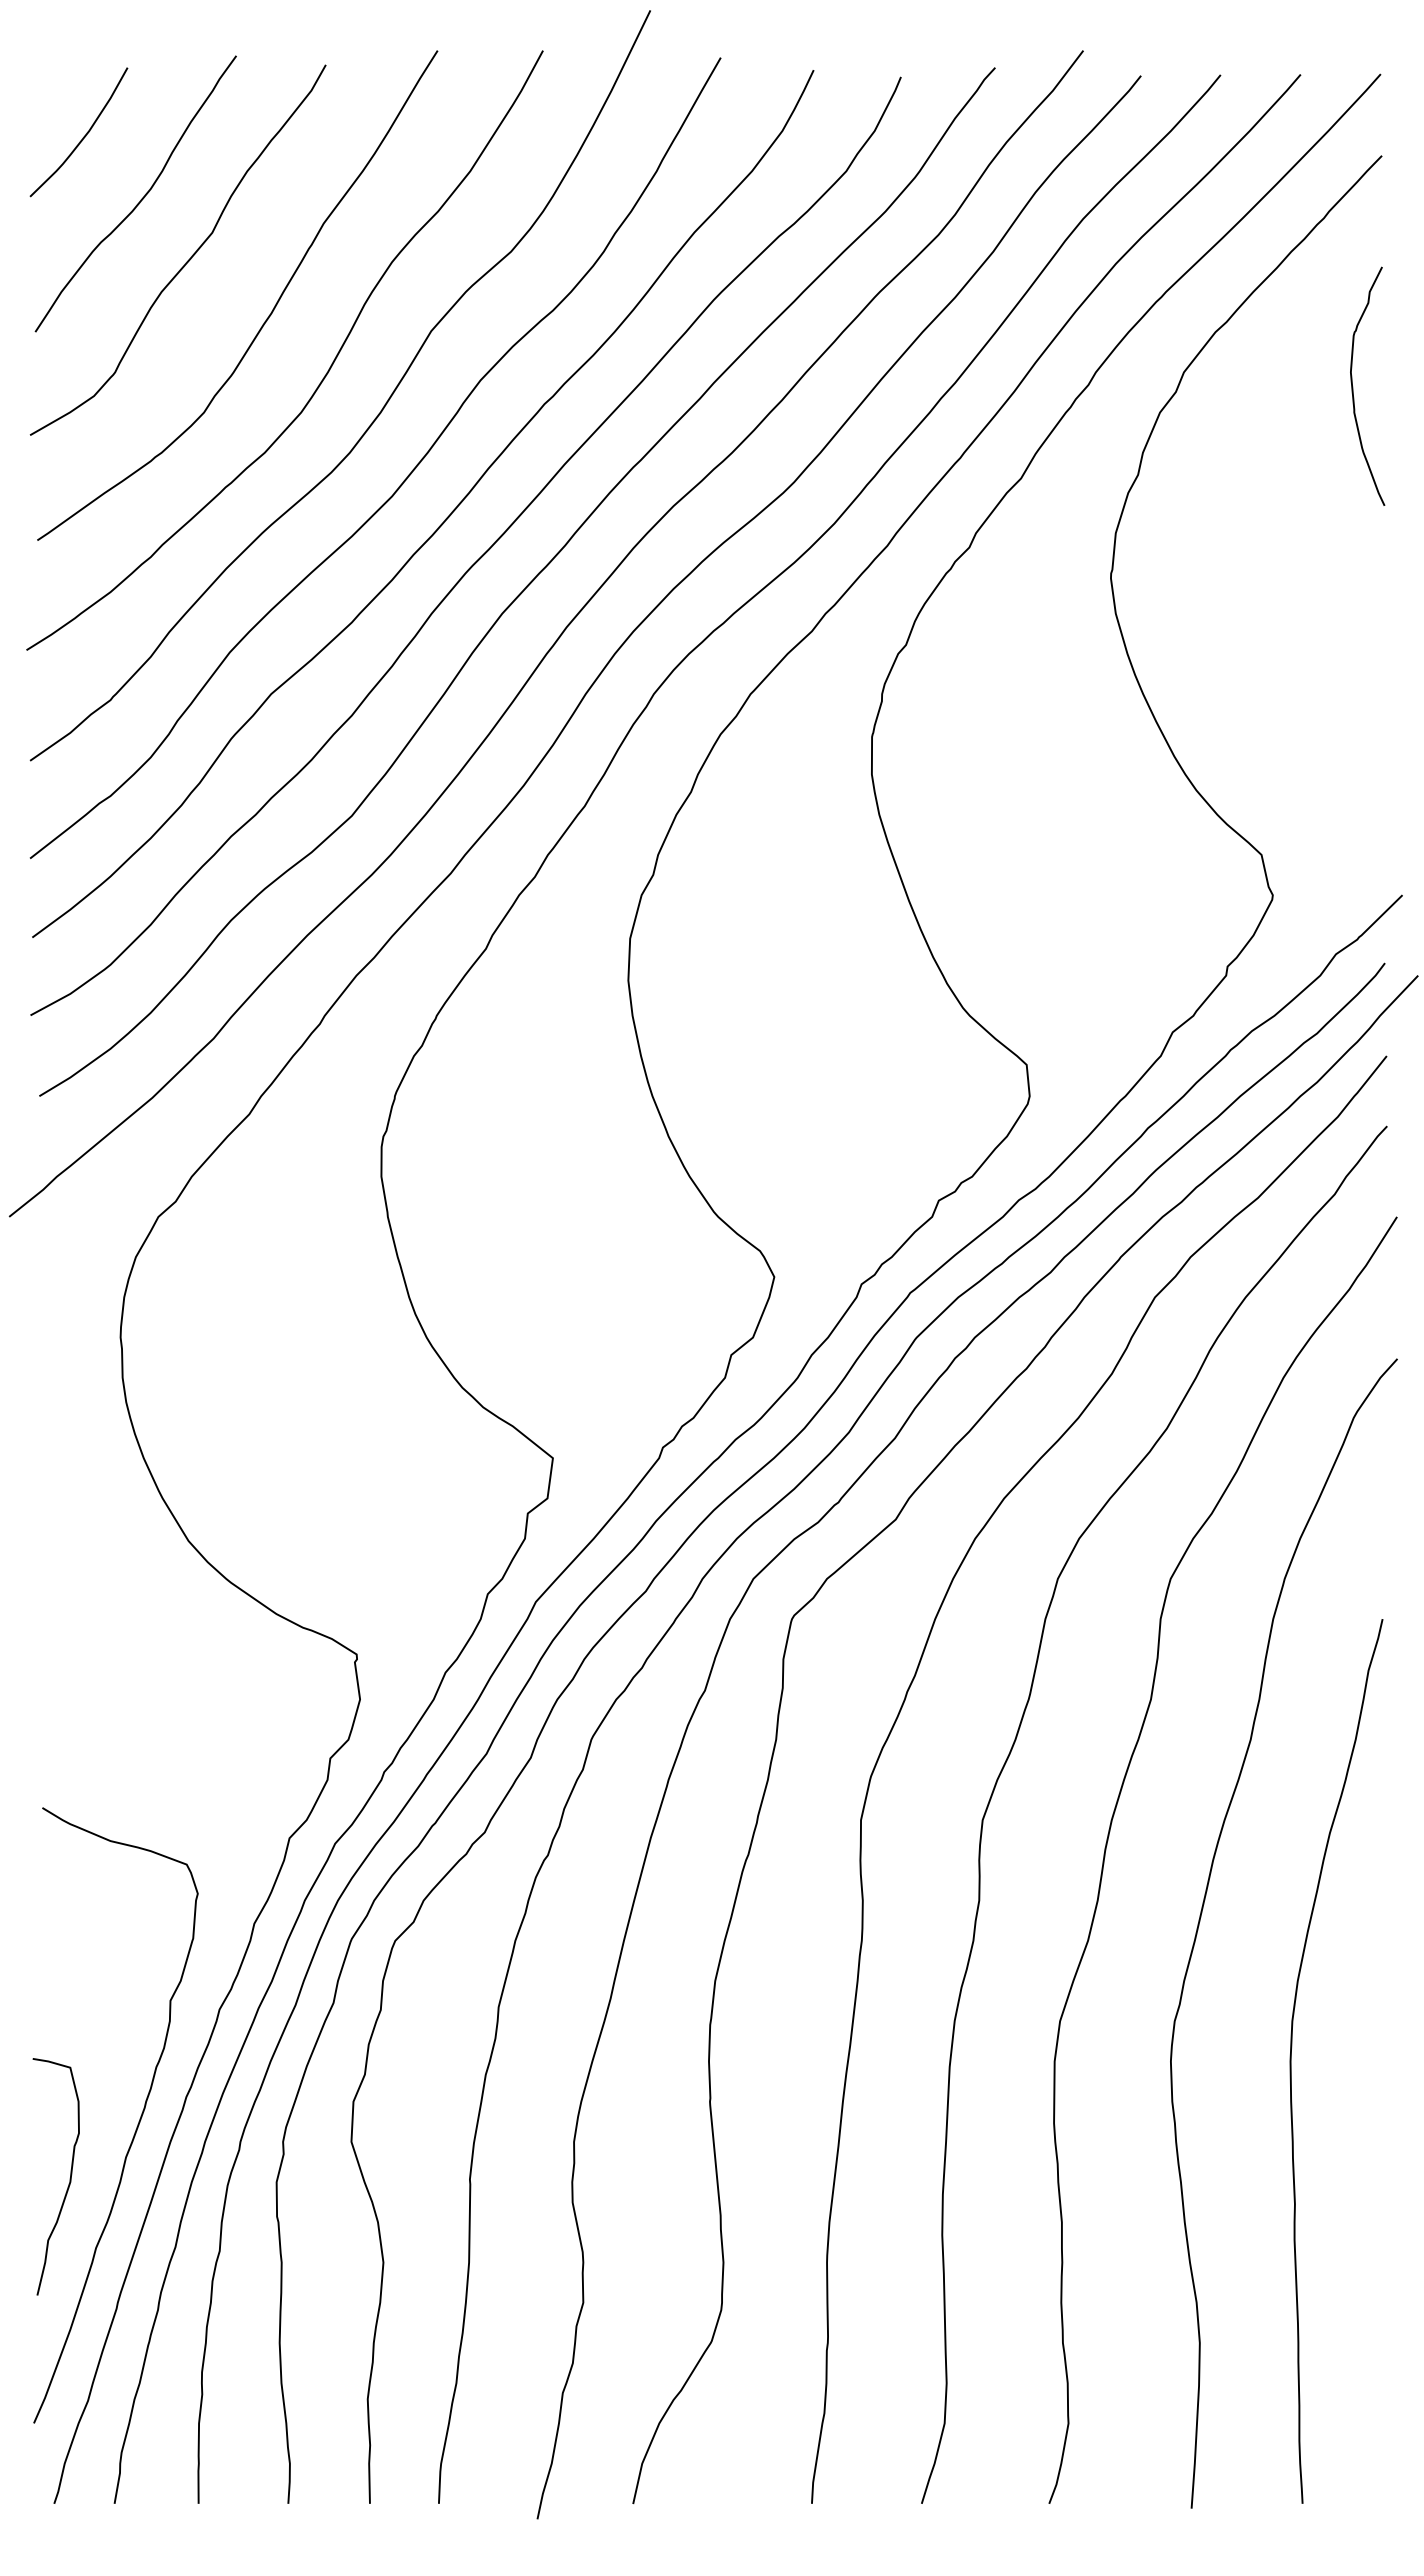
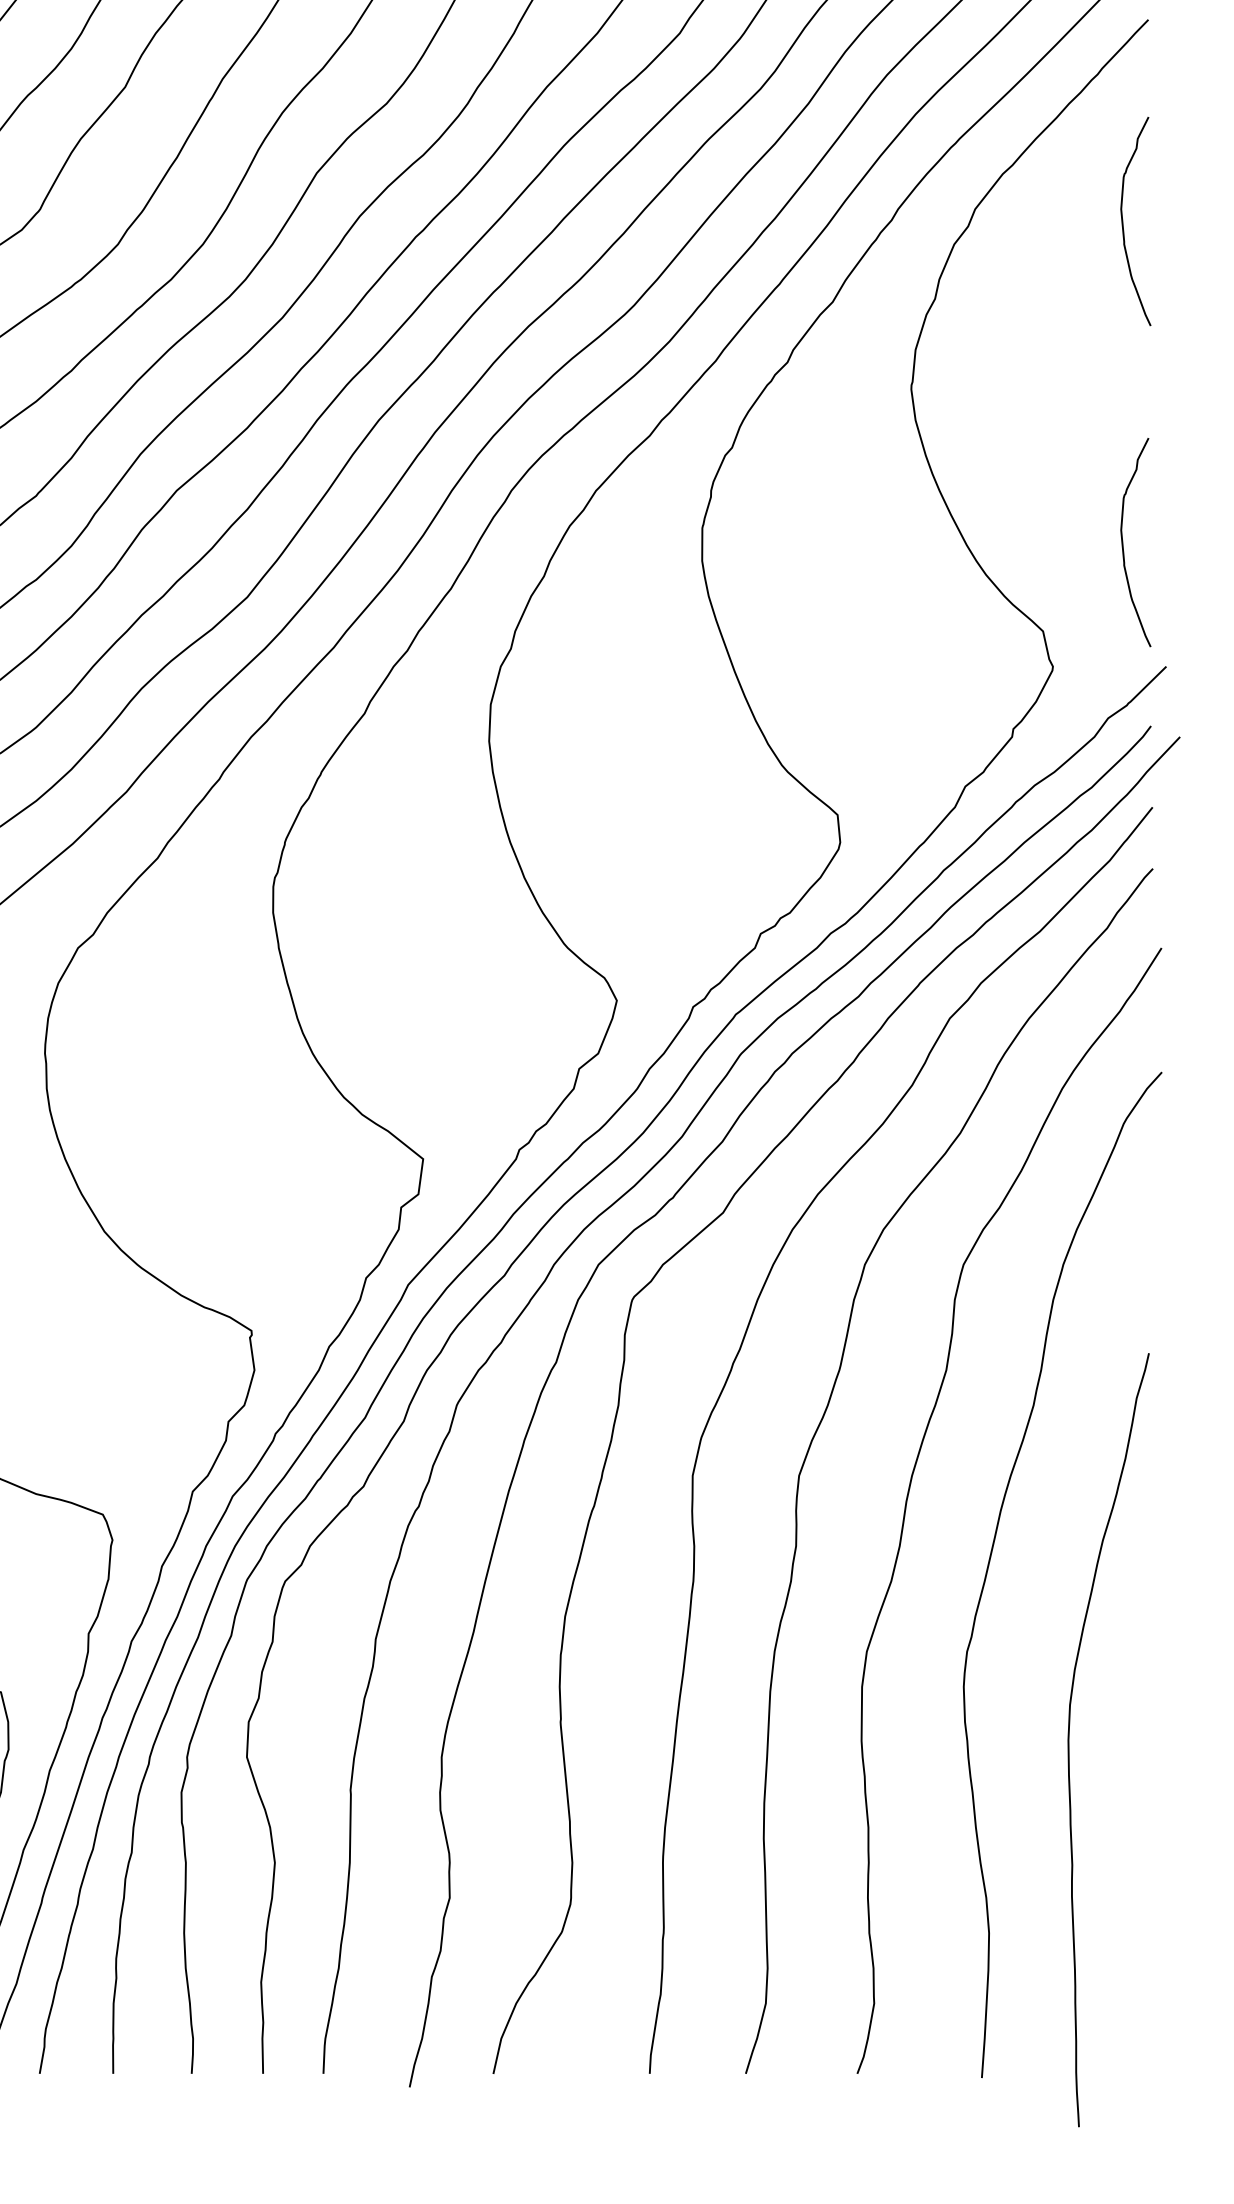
curve: (1353, 753) -> (1123, 542), added
curve: (1291, 2061) -> (1069, 1740), moved

